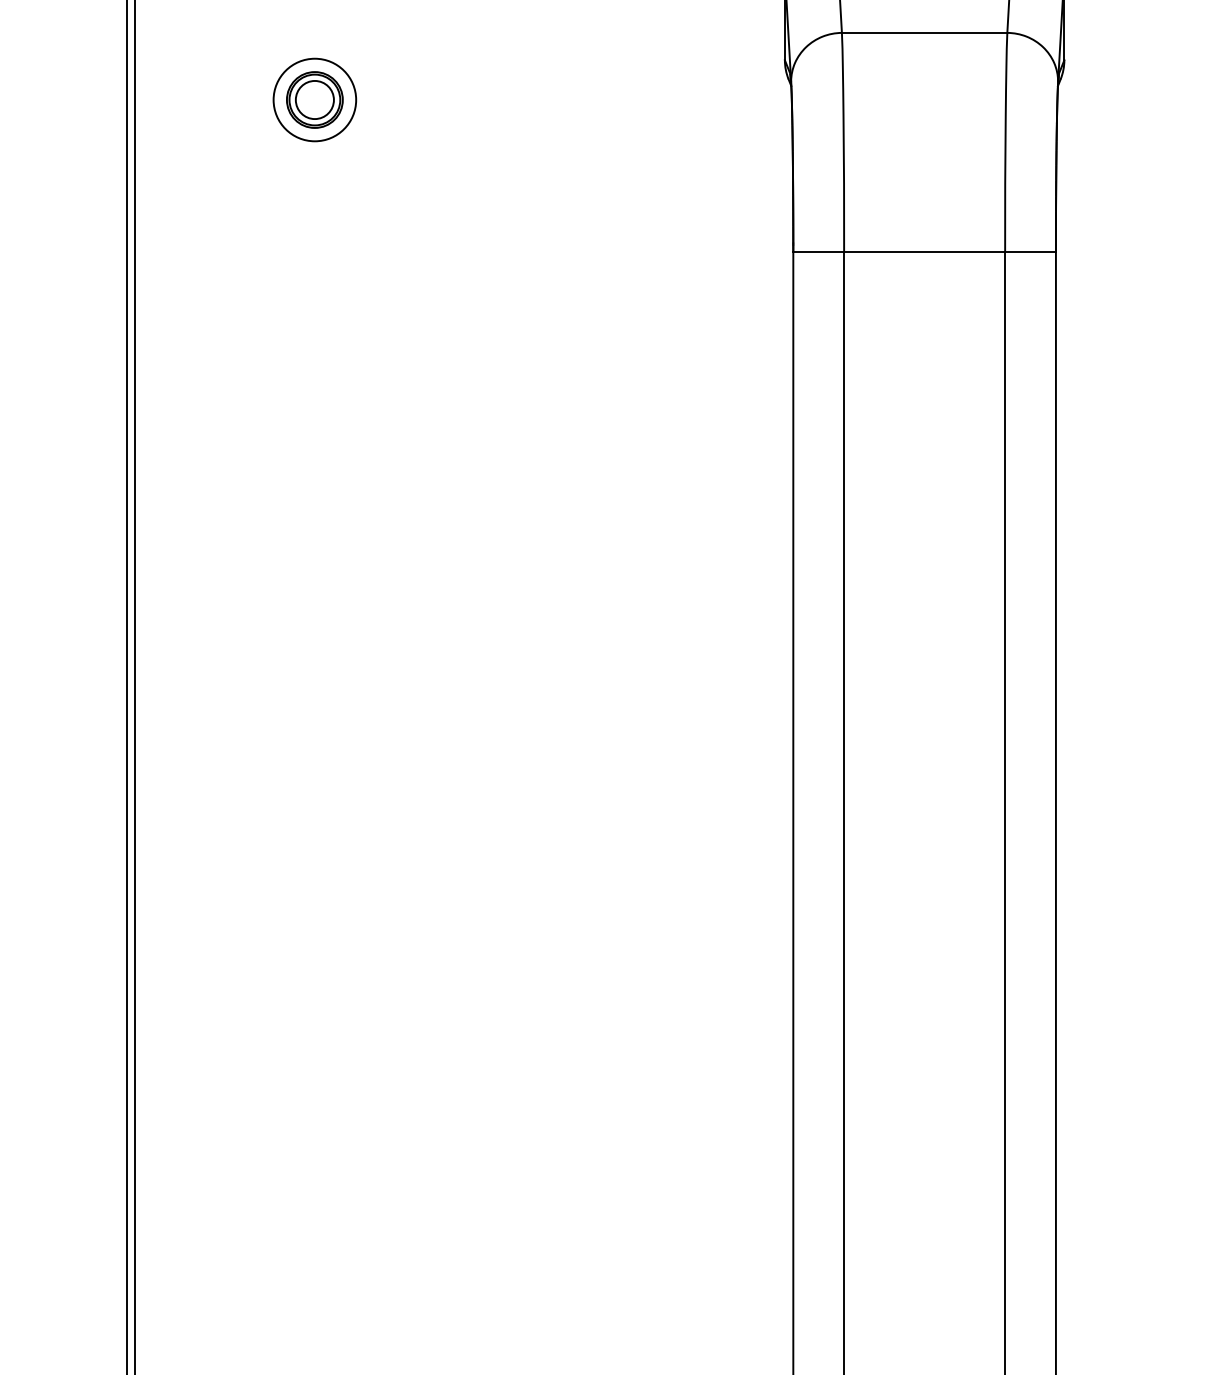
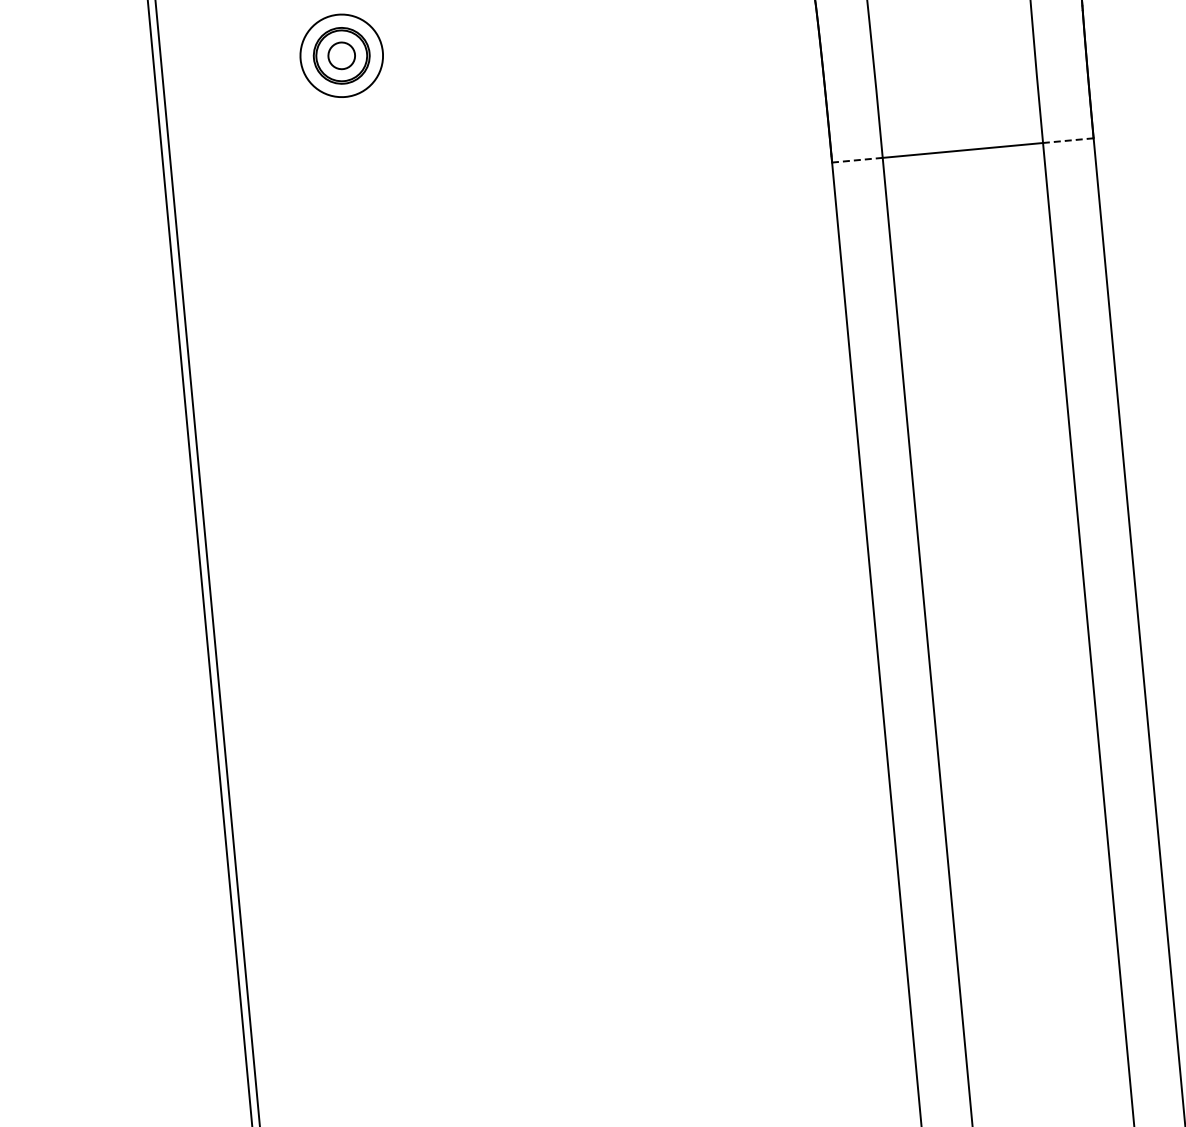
circle: (314, 99) -> (341, 55), size x0.7
line: (818, 251) -> (857, 160), solid -> dashed
line: (1030, 251) -> (1068, 140), solid -> dashed

